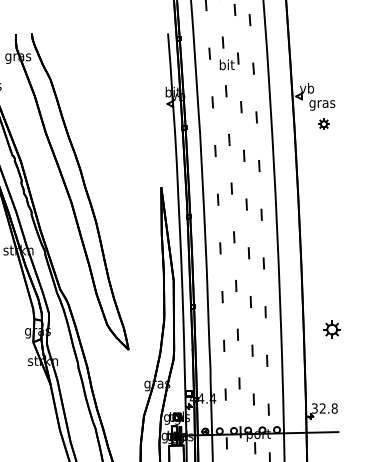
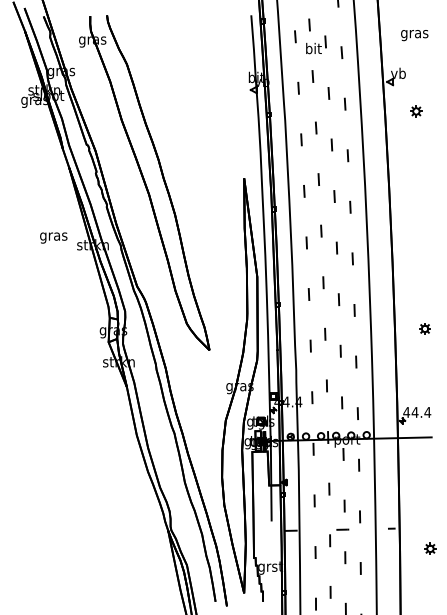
text: (322, 105) -> (414, 35), moved
part: (331, 329) -> (424, 328), size x0.62
text: (325, 408) -> (417, 412), 32.8 -> 44.4

